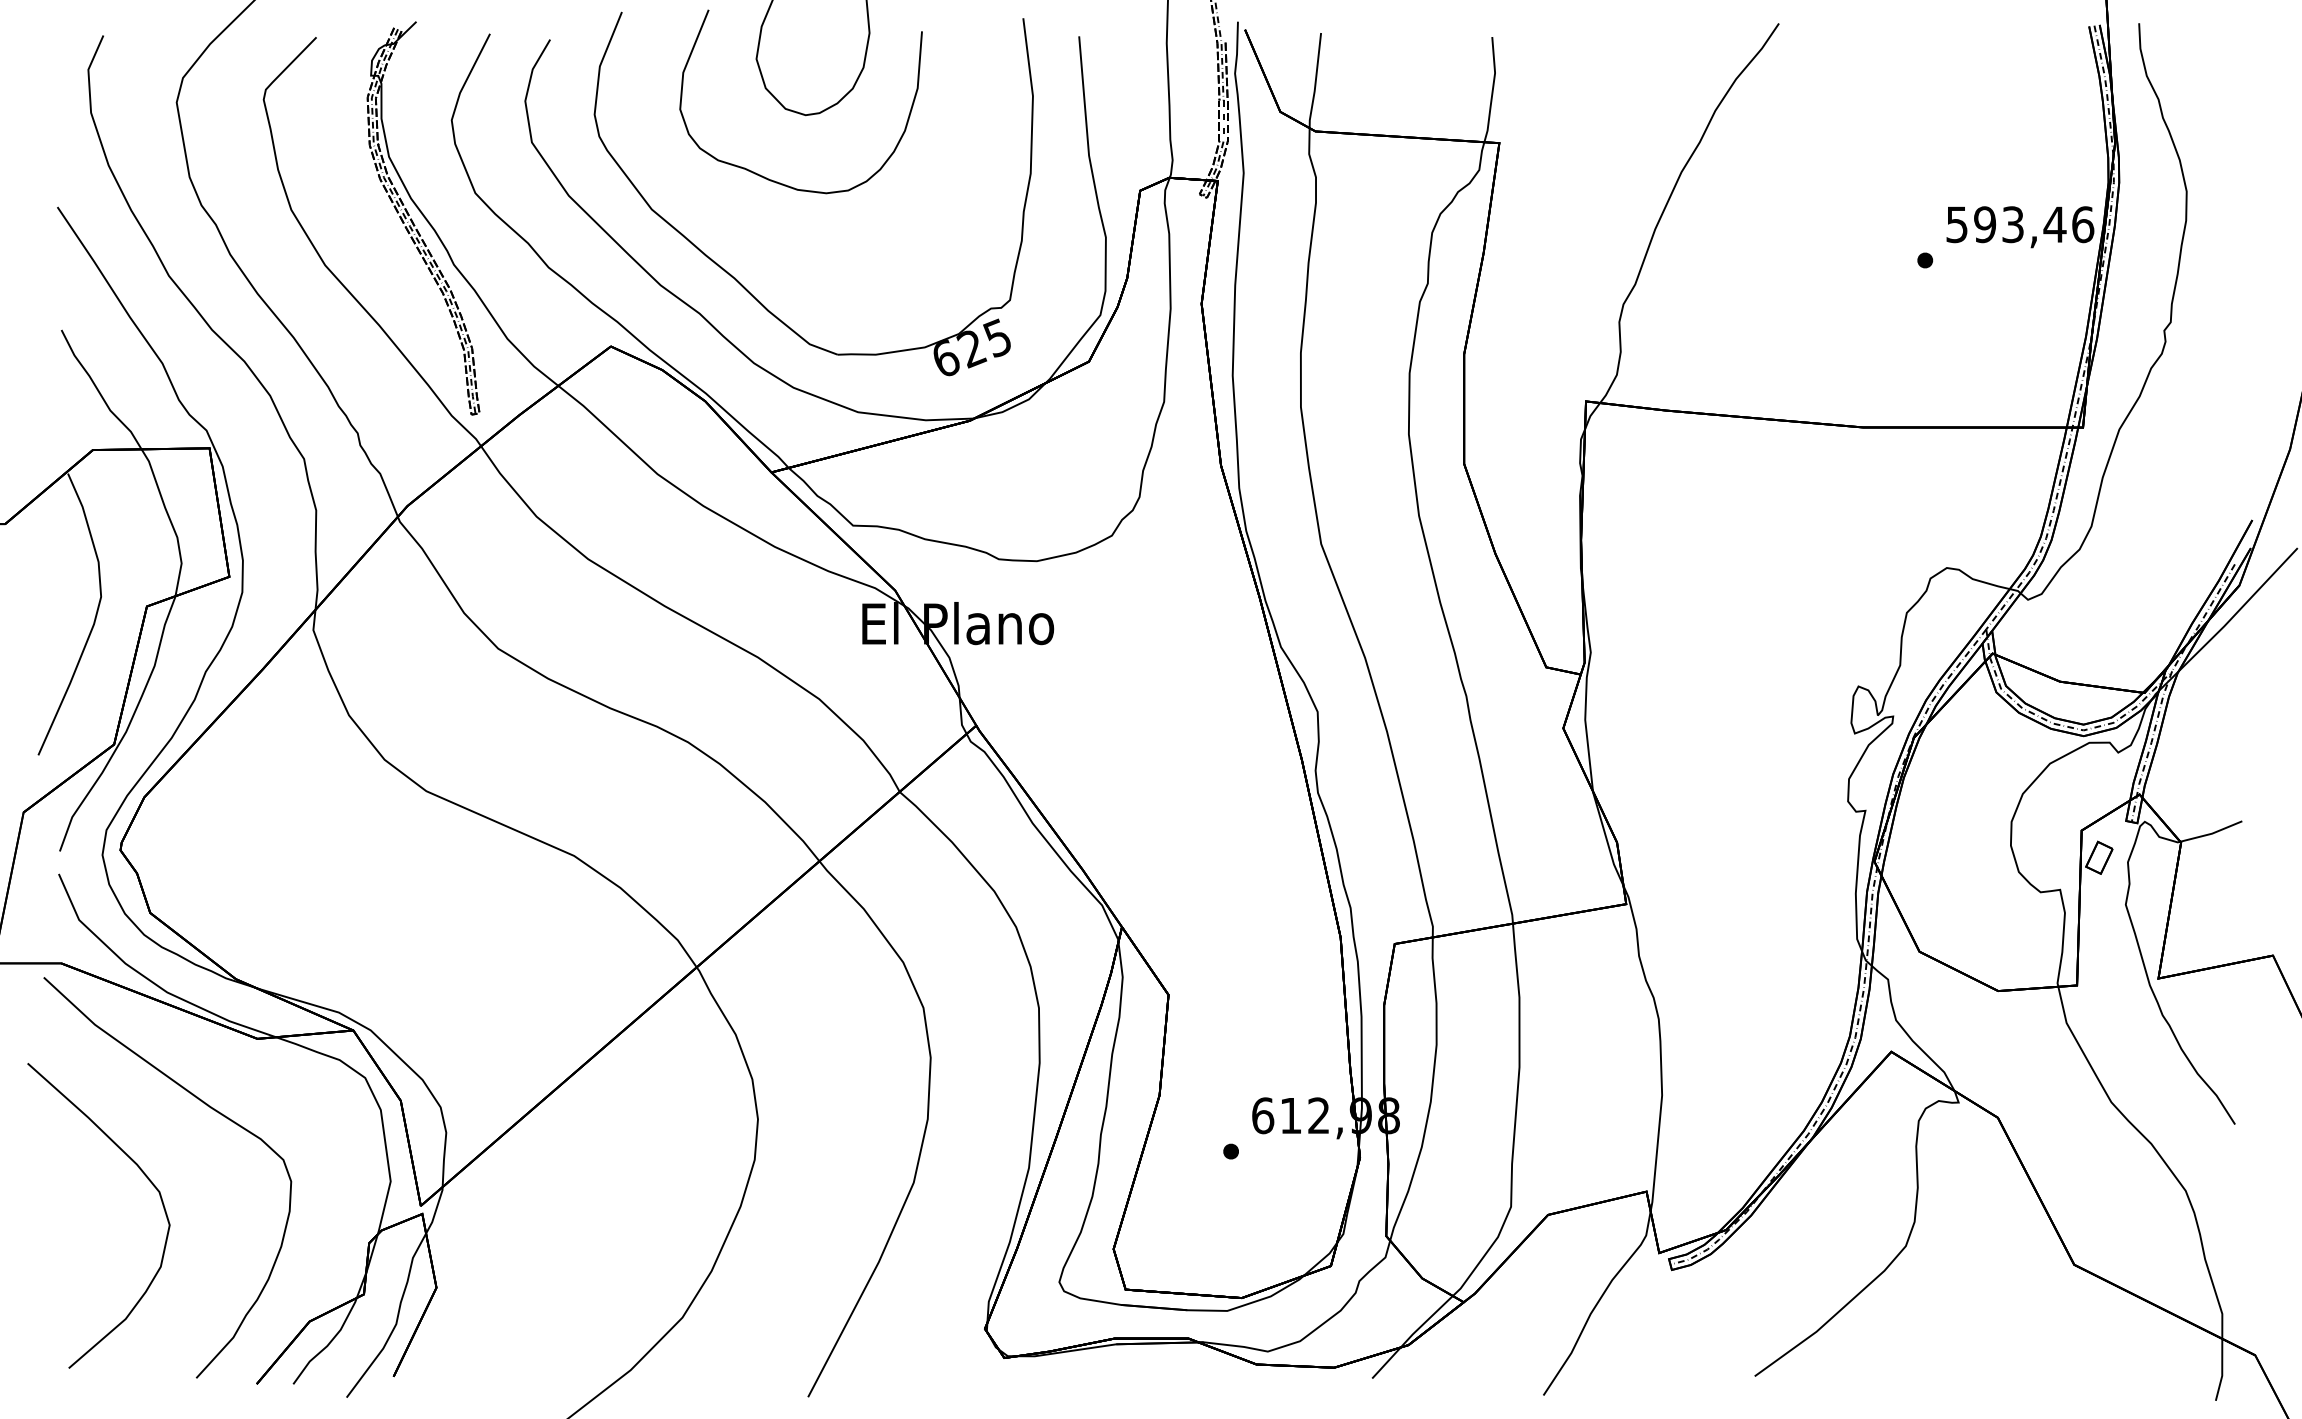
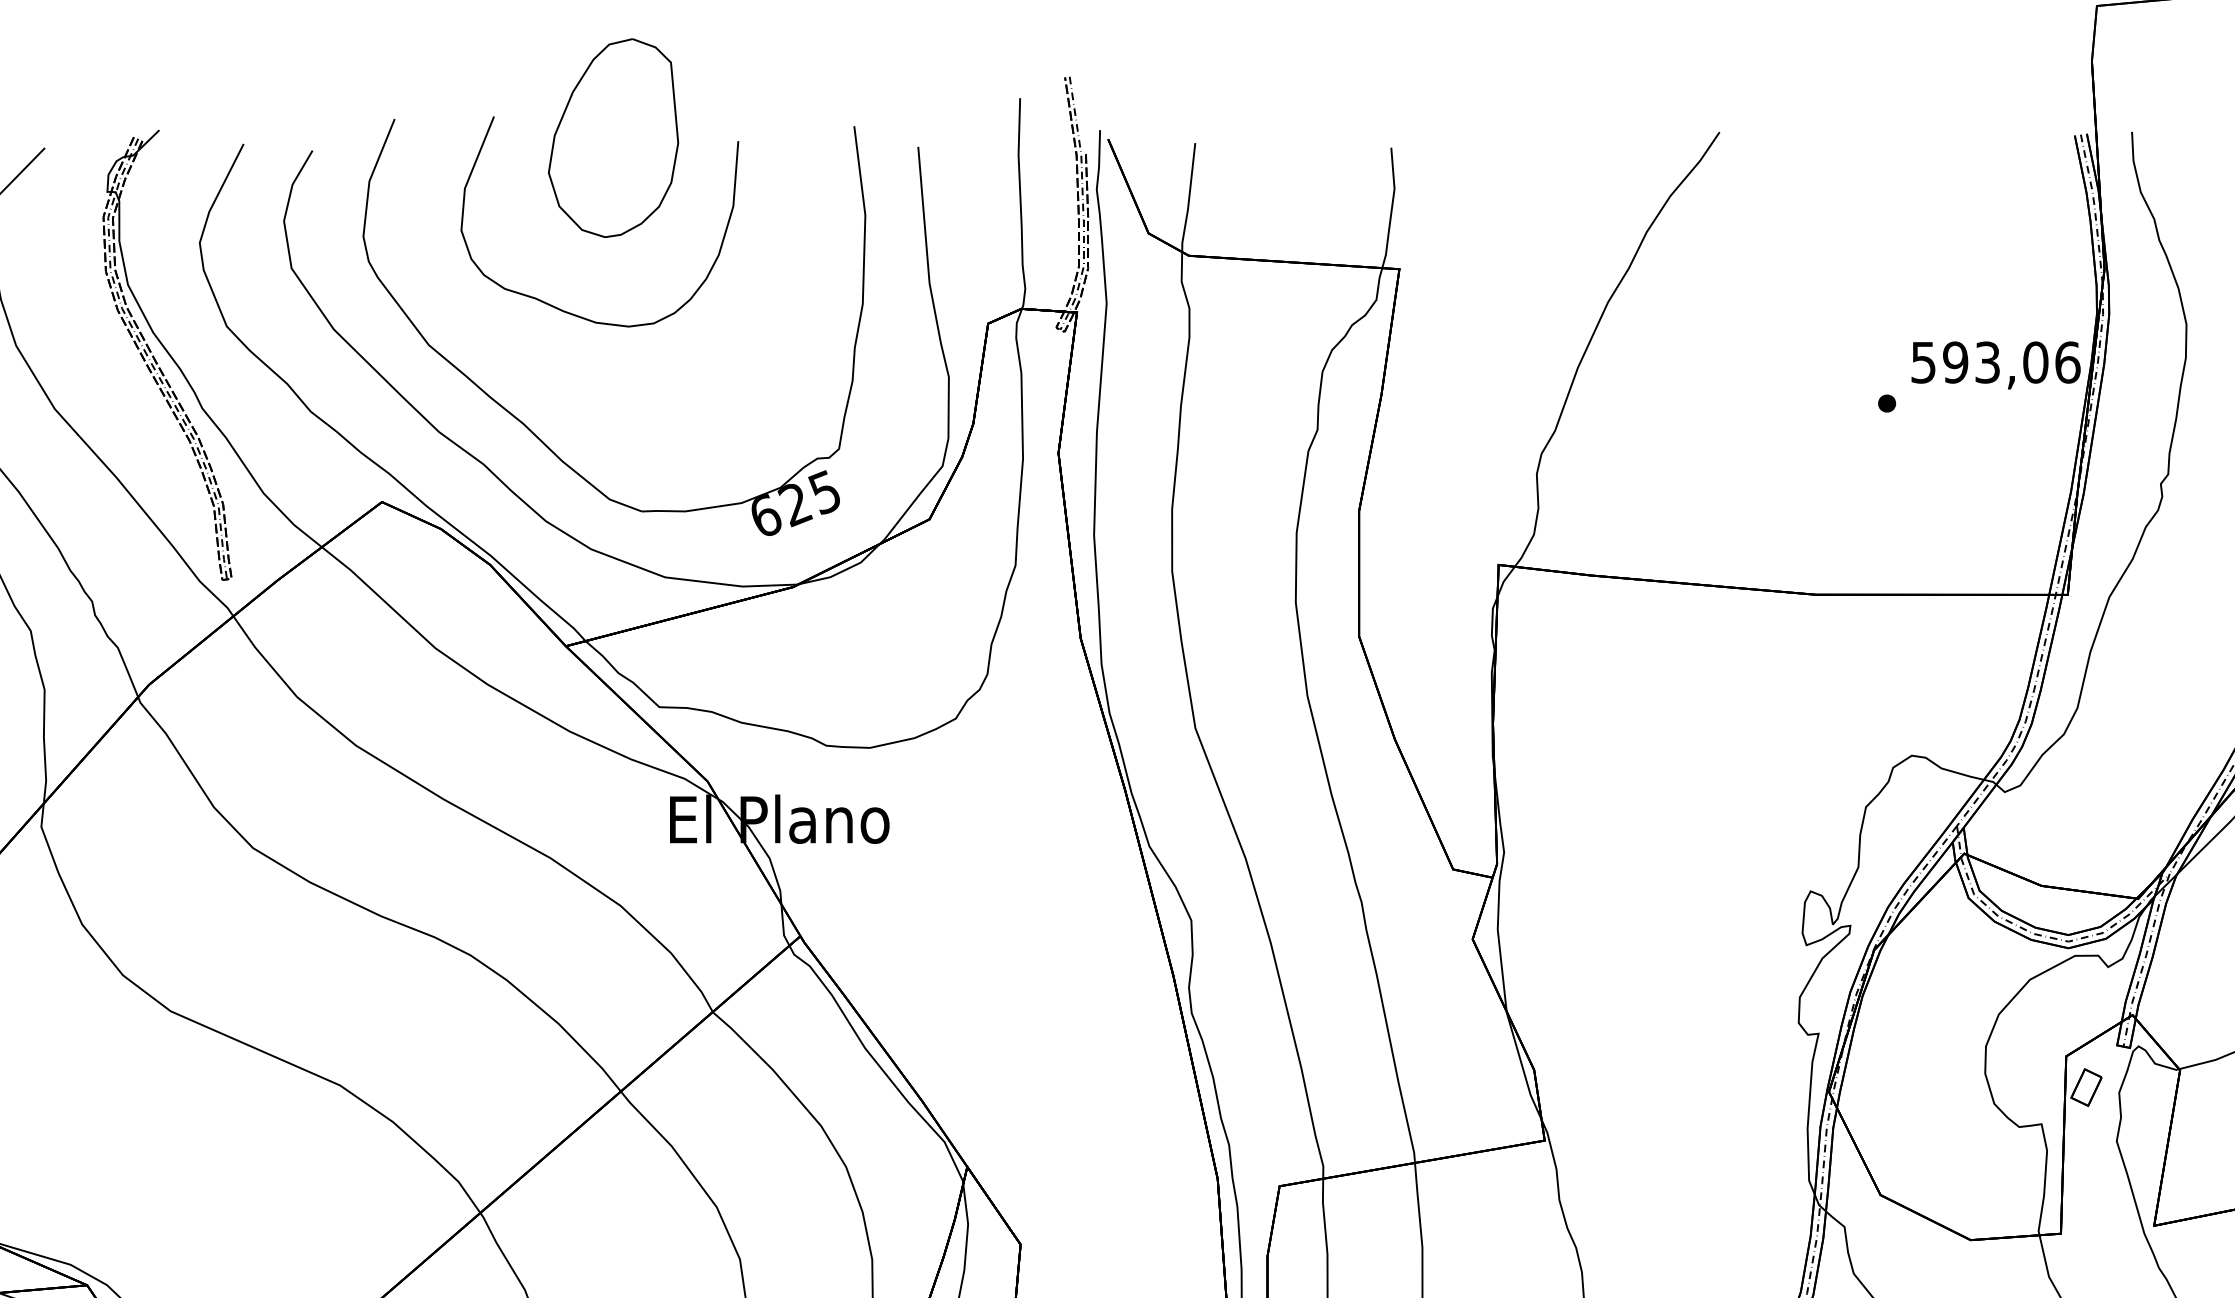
text: (2054, 224) -> (2035, 362), 593,46 -> 593,06

